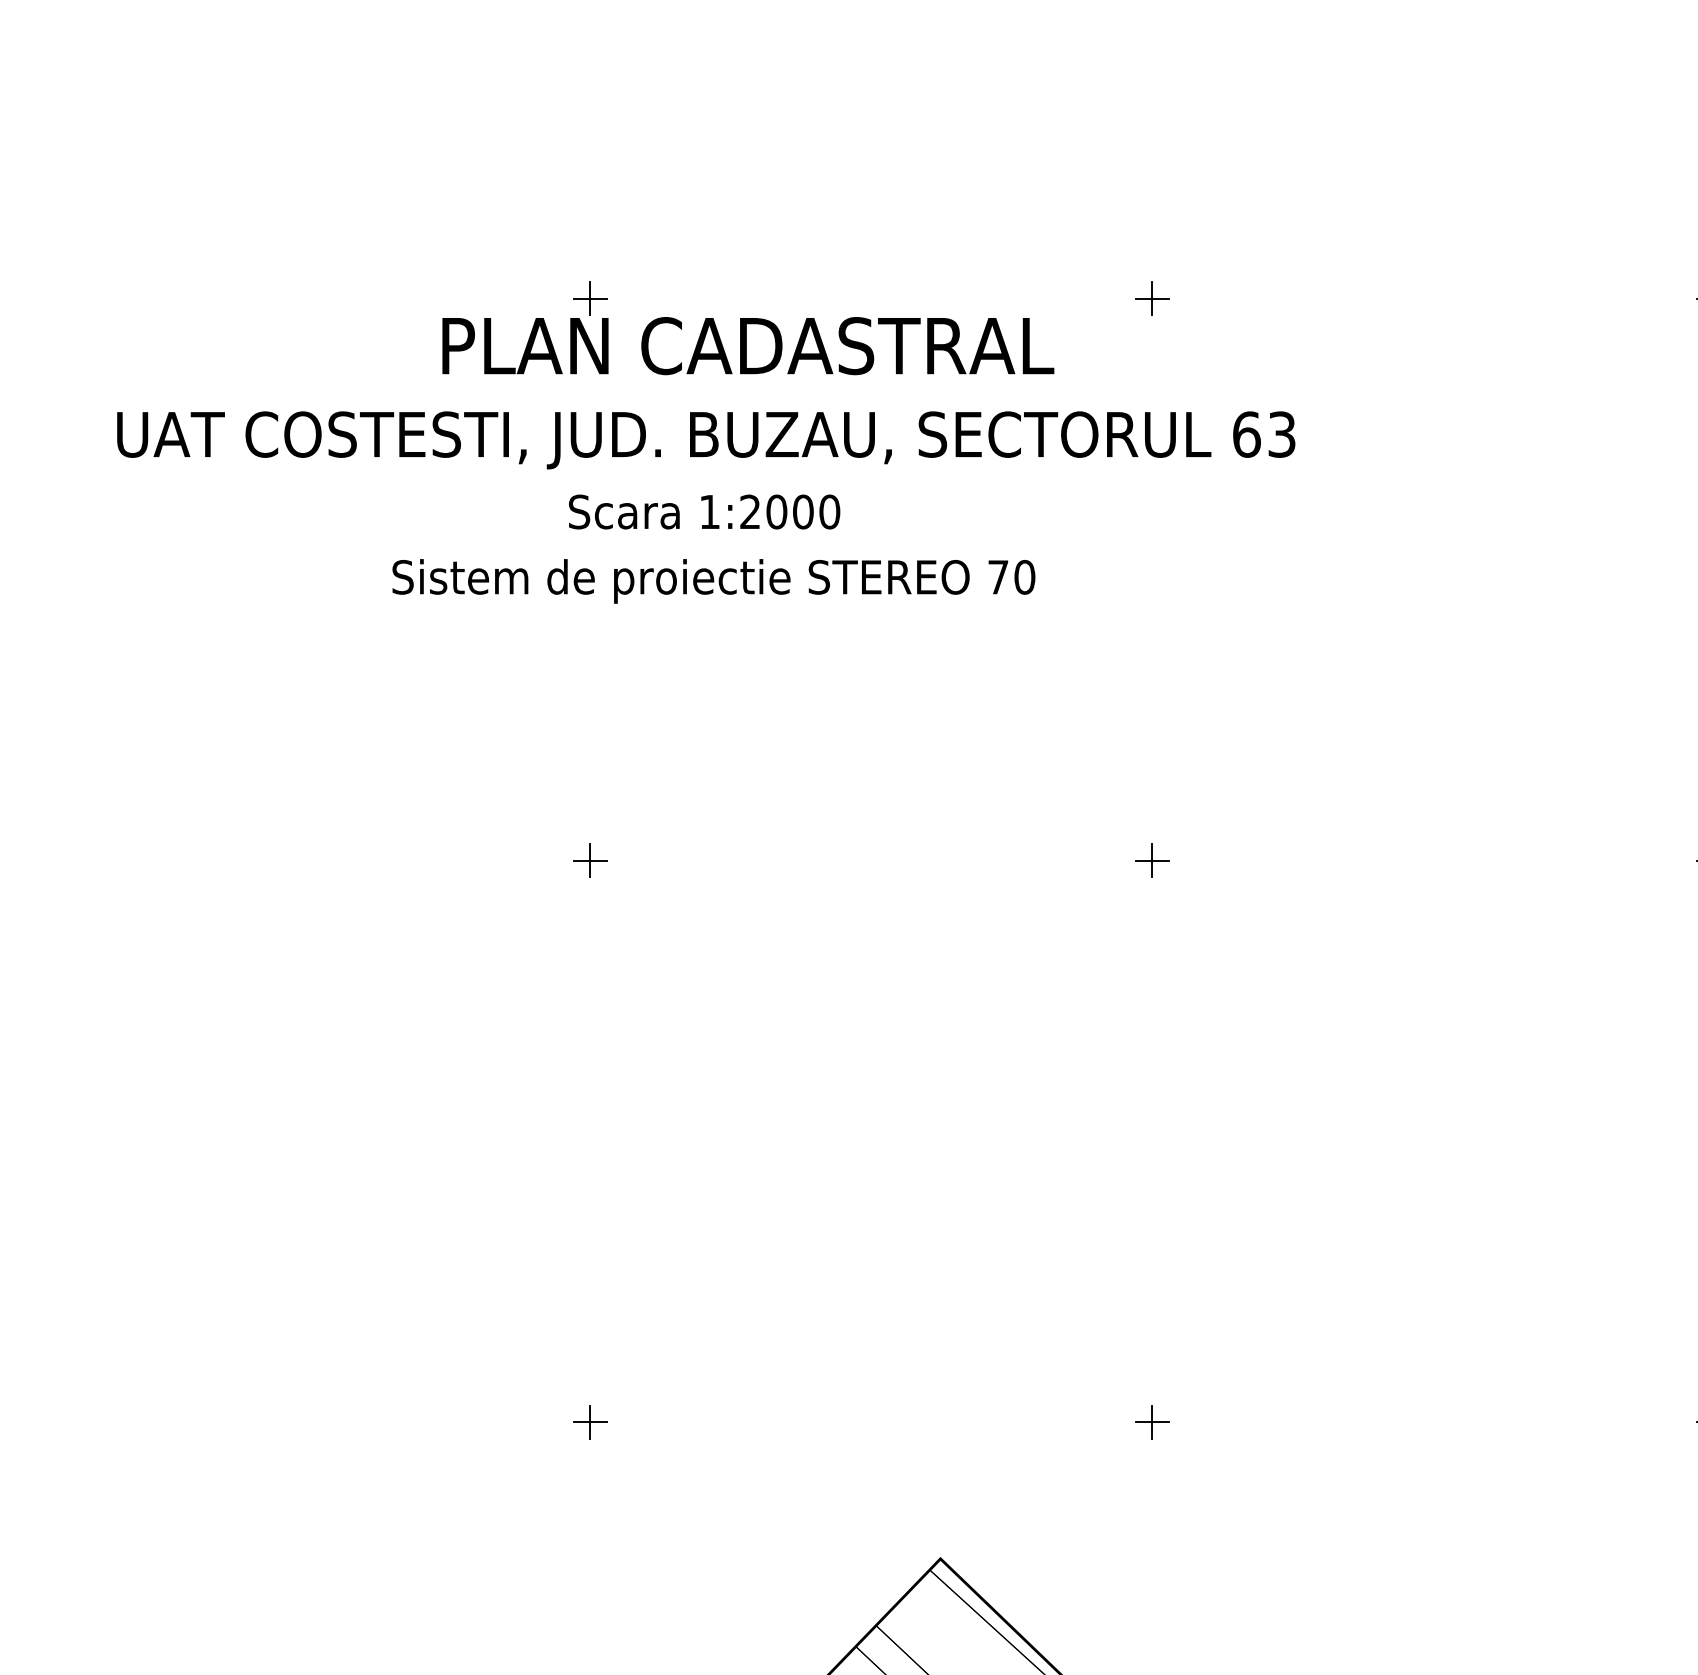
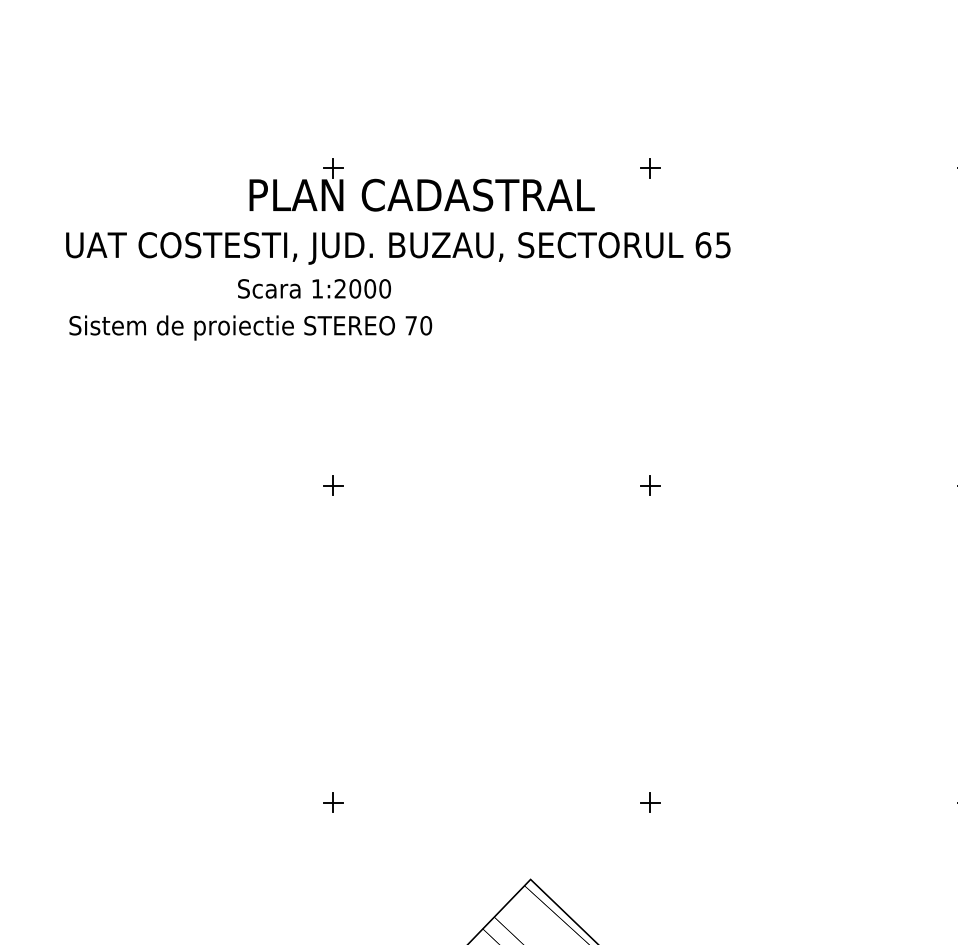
text: (1282, 433) -> (723, 244), 63 -> 65
text: (704, 511) -> (314, 288), moved
text: (713, 580) -> (250, 327), moved

